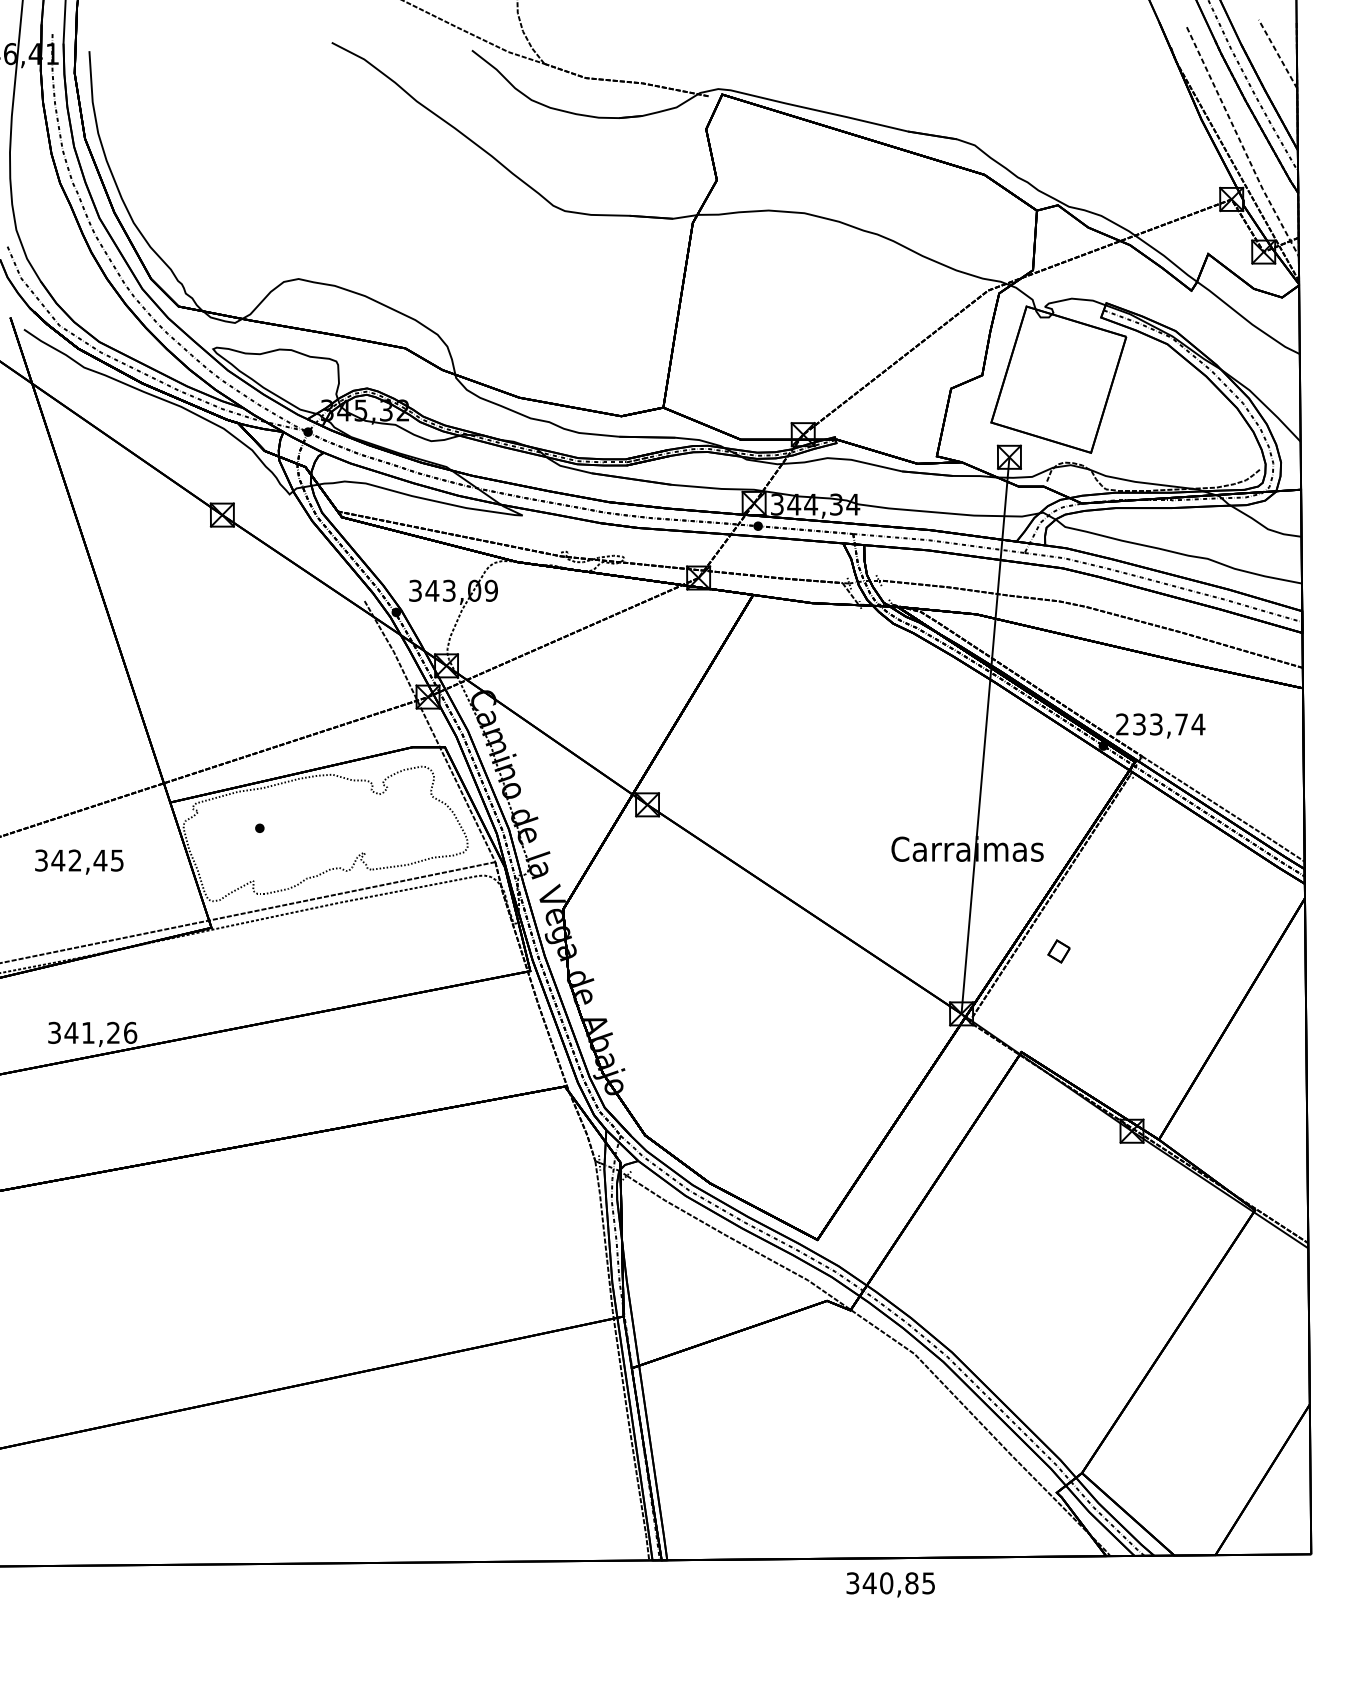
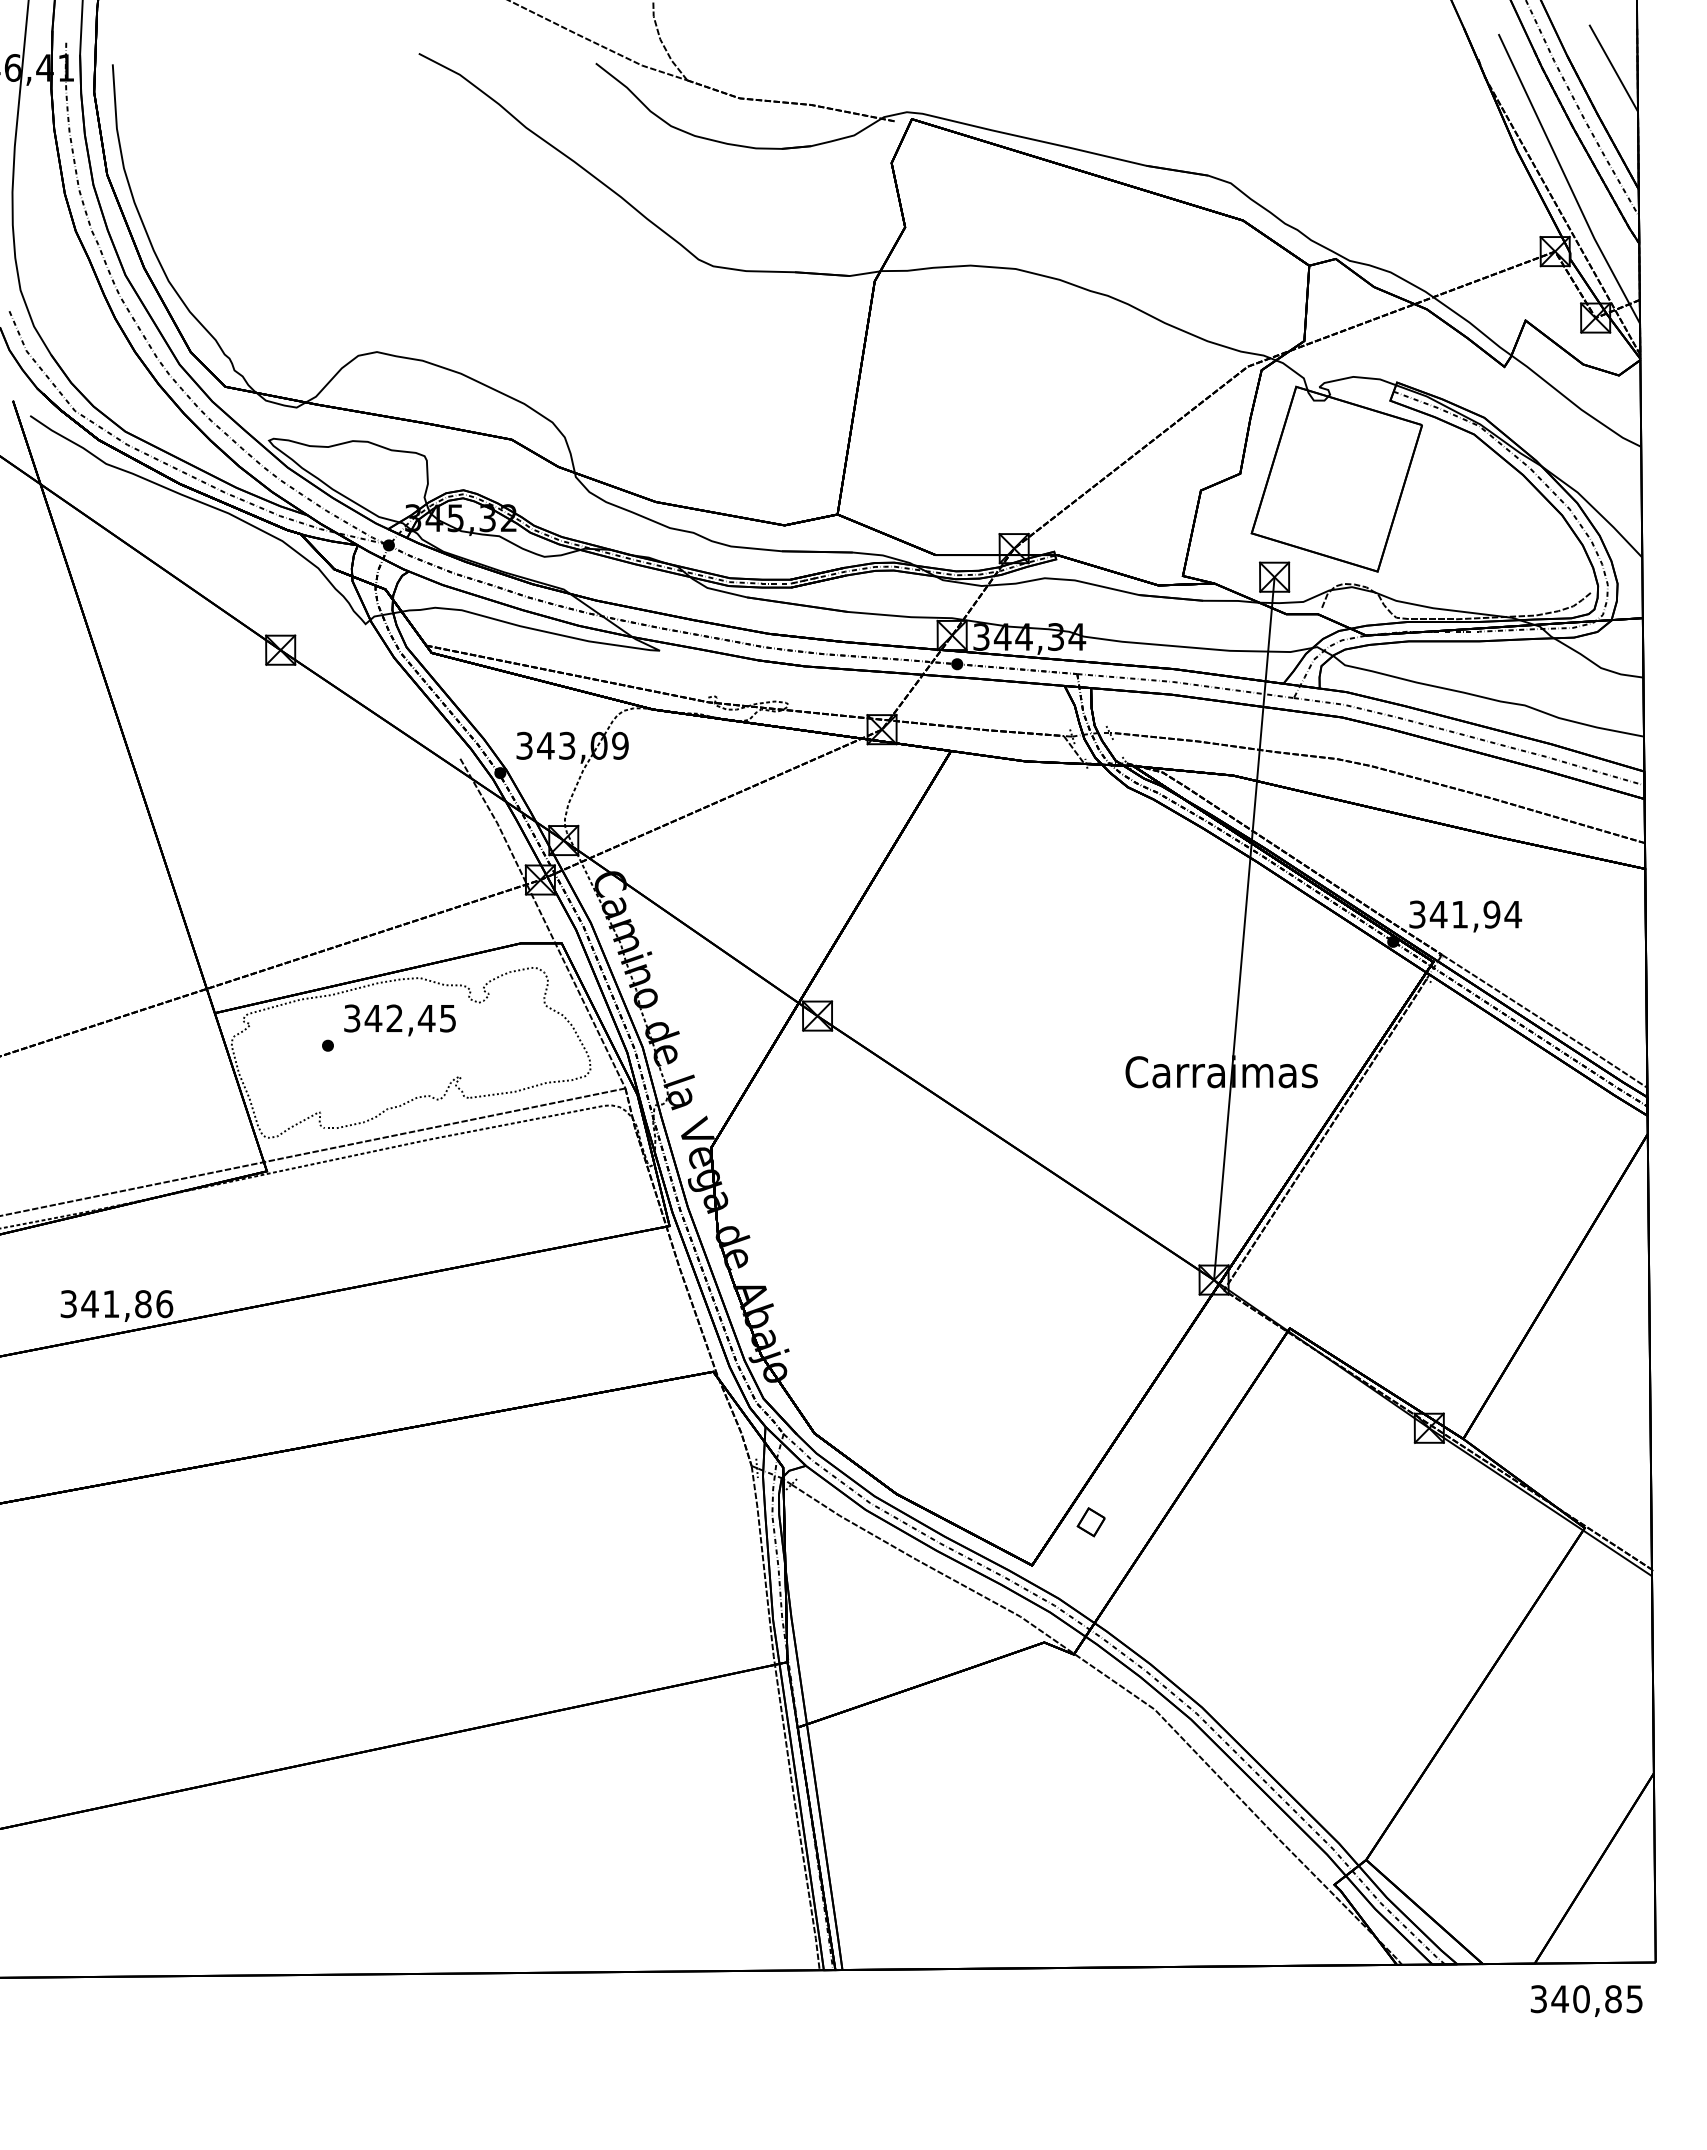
line: (1277, 54) -> (1613, 68), dashed -> solid
line: (1241, 143) -> (1567, 181), dashed -> solid
text: (1151, 724) -> (1454, 914), 233,74 -> 341,94
text: (78, 862) -> (399, 1020), moved
part: (1058, 951) -> (1090, 1522), moved
text: (113, 1033) -> (143, 1304), 341,26 -> 341,86
text: (890, 1584) -> (1586, 2000), moved

